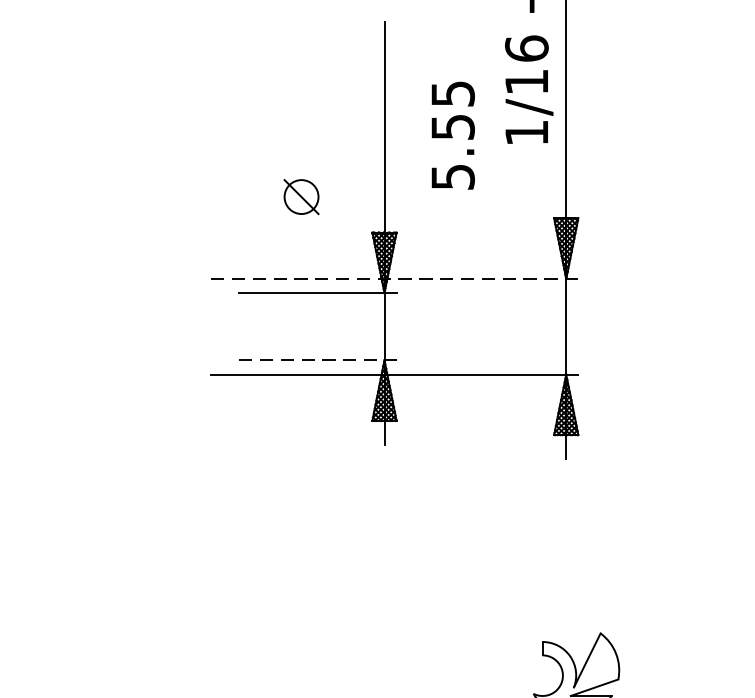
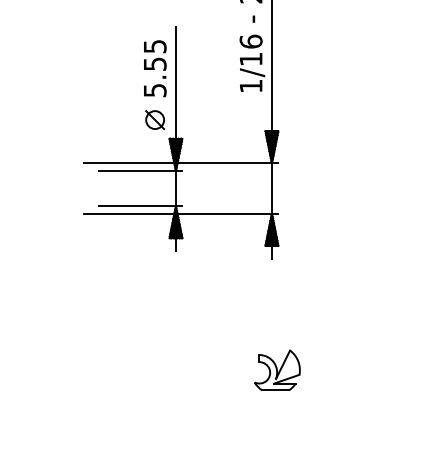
text: (453, 135) -> (155, 68), moved
part: (302, 195) -> (155, 119), moved
line: (393, 279) -> (180, 163), dashed -> solid
line: (317, 360) -> (140, 206), dashed -> solid

